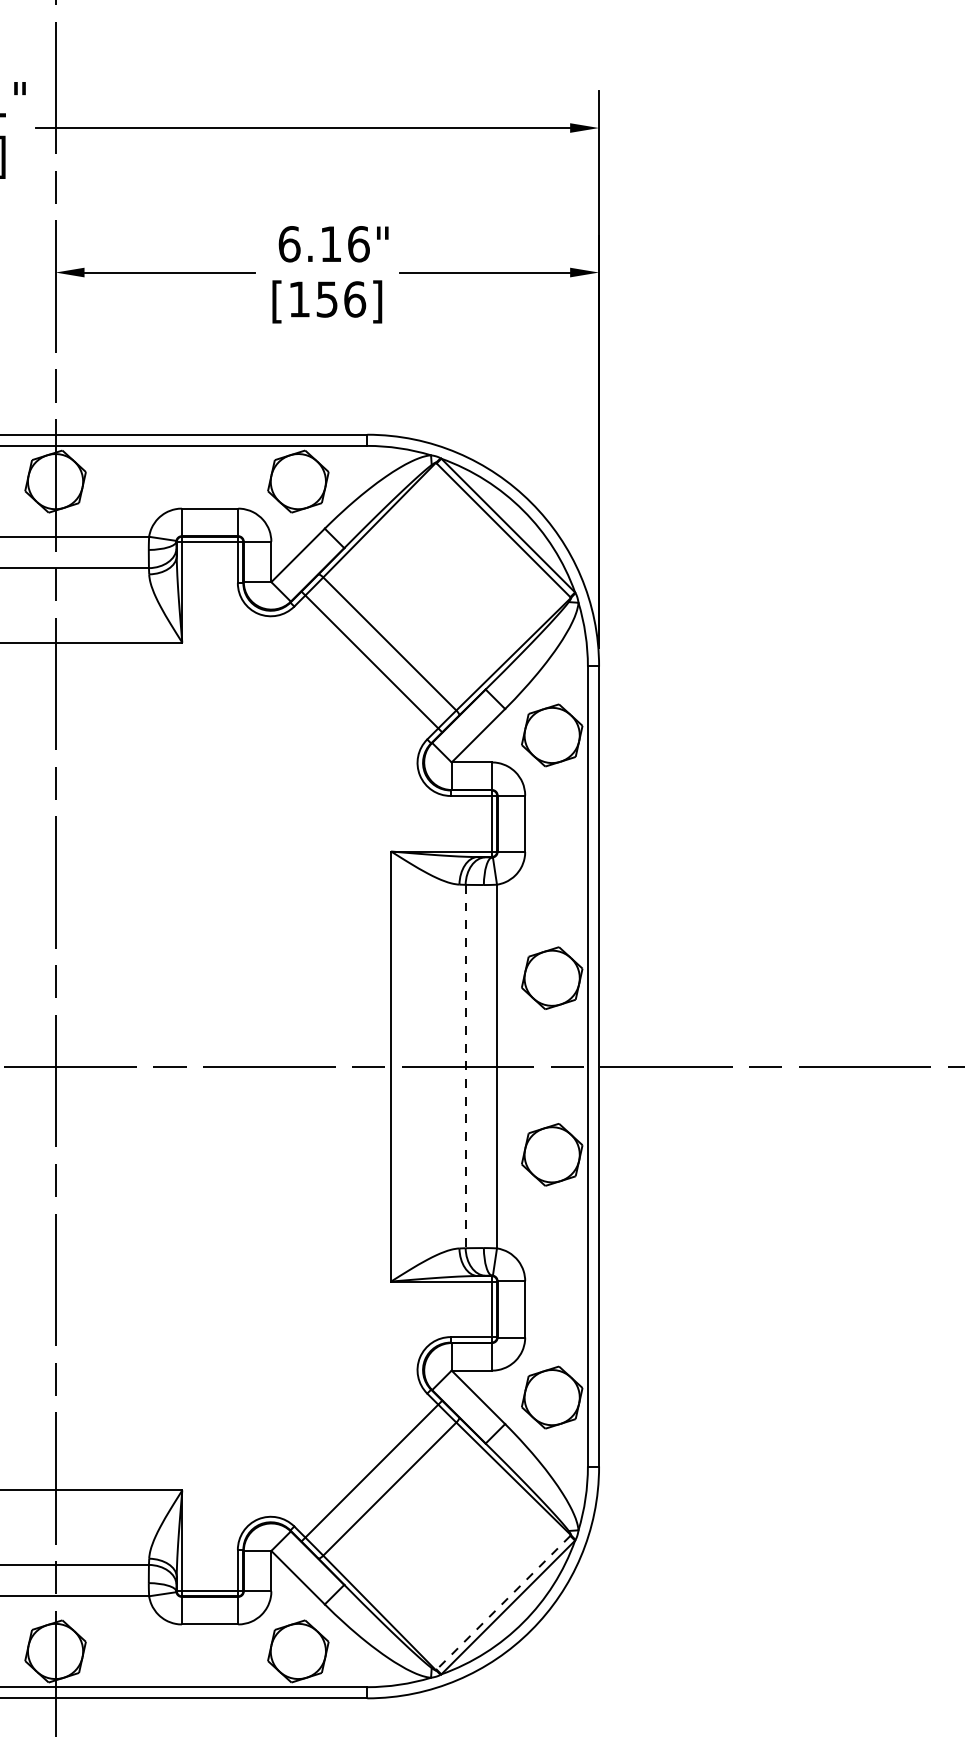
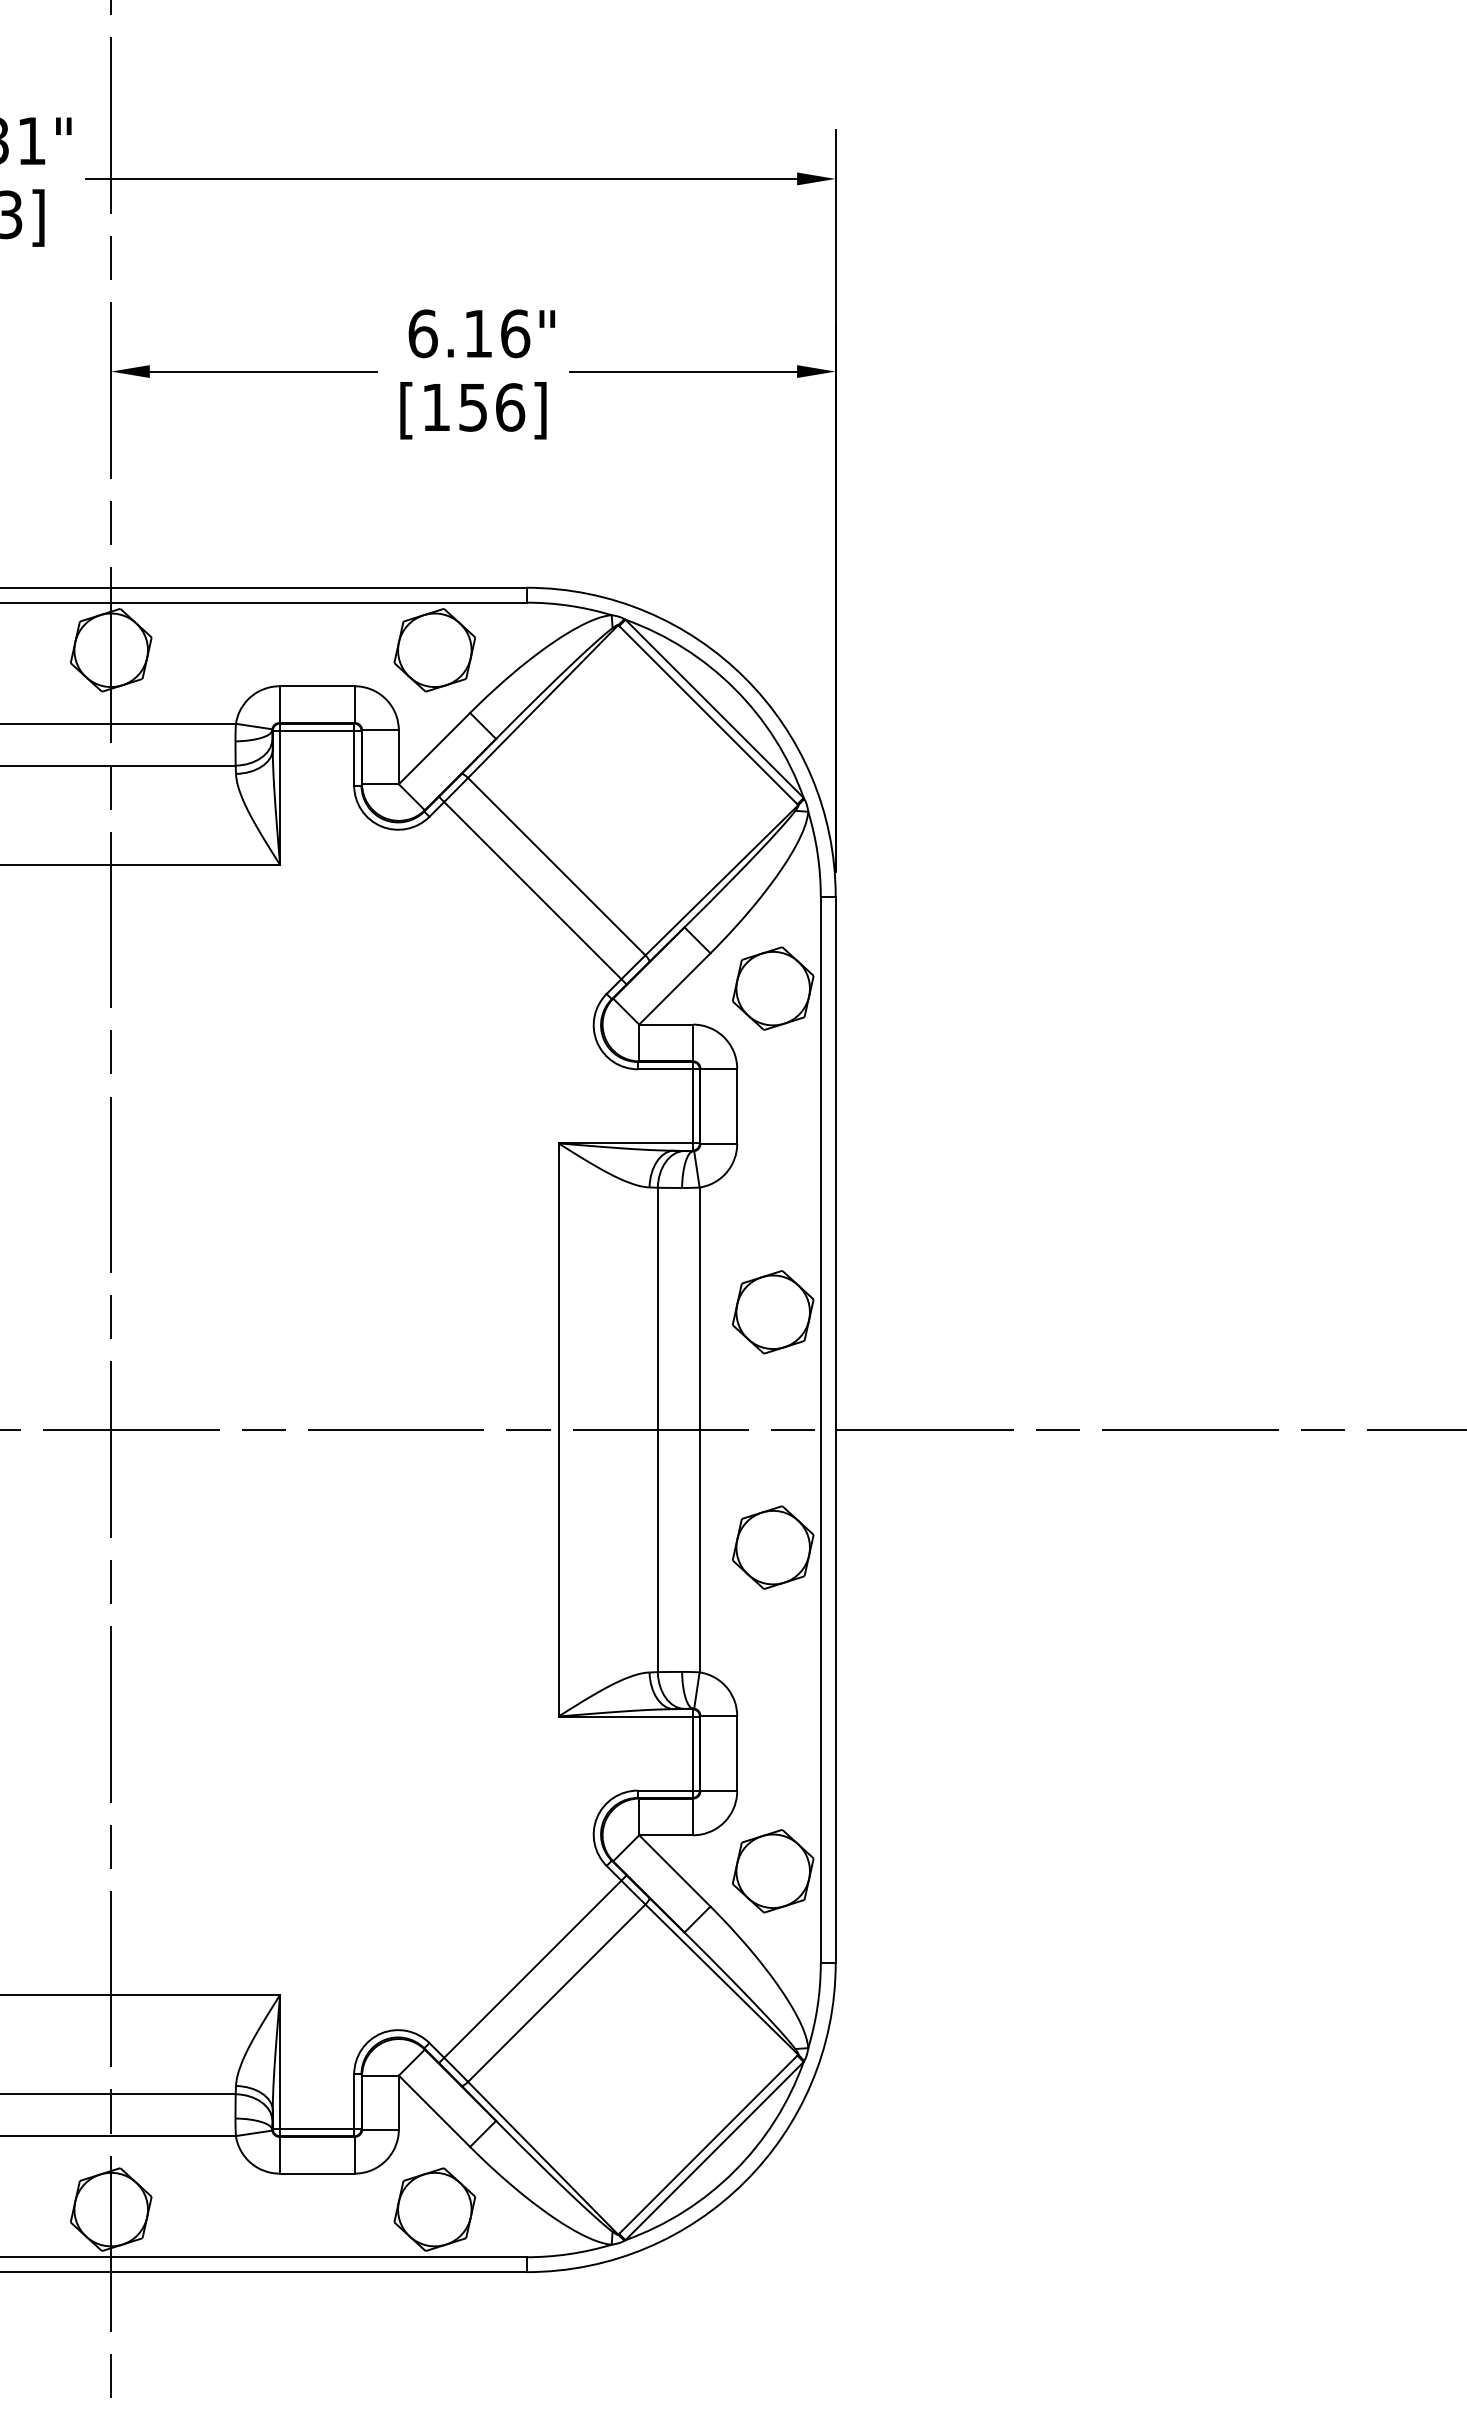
line: (465, 1066) -> (657, 1430), dashed -> solid
line: (502, 1603) -> (707, 2145), dashed -> solid

